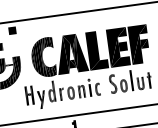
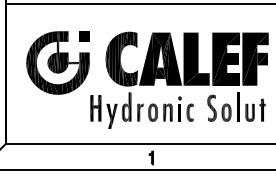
part: (12, 30) -> (84, 36), moved

